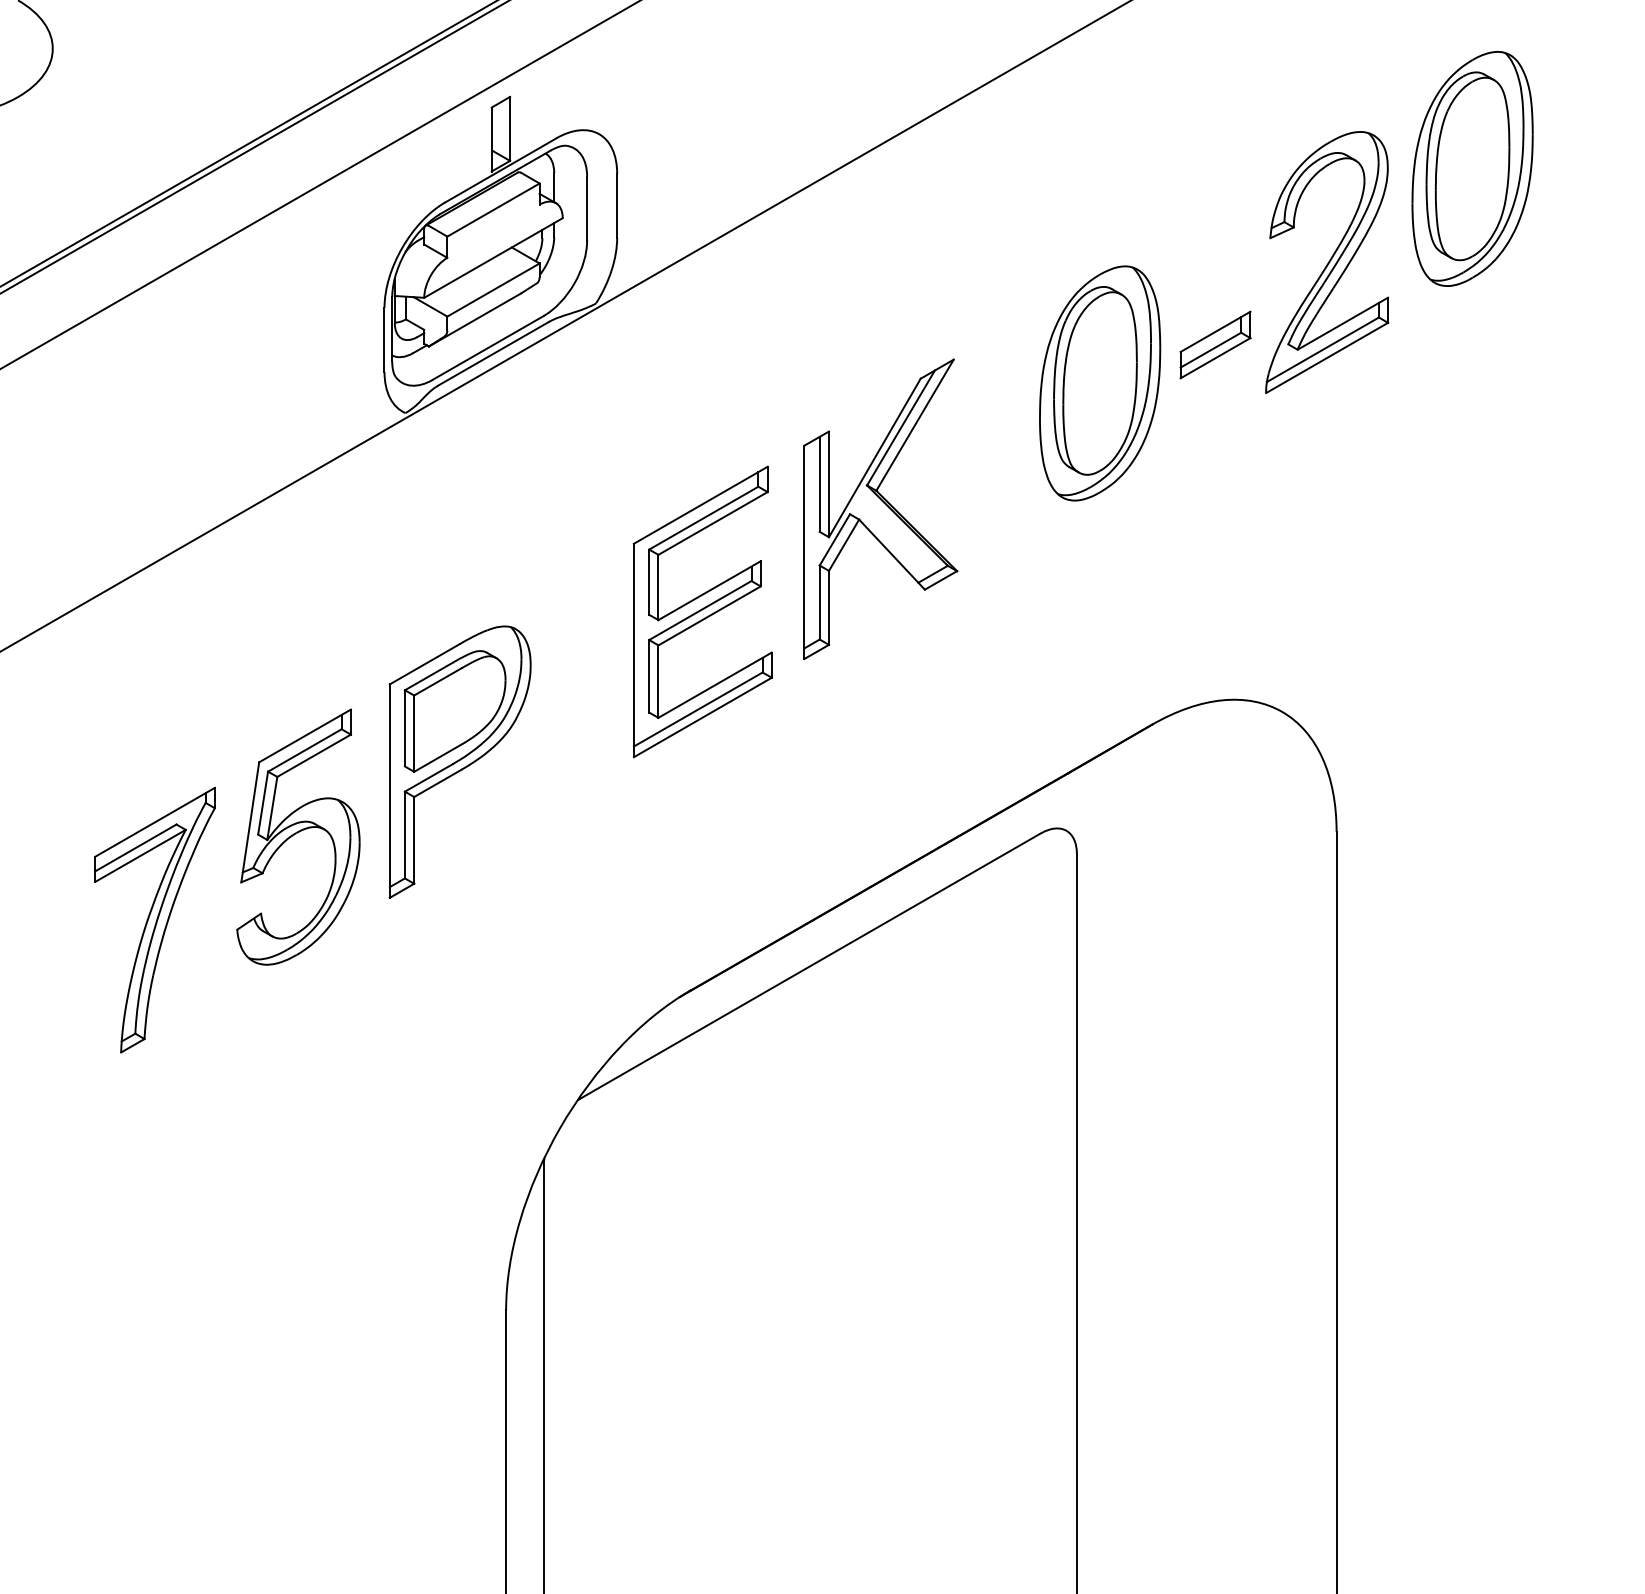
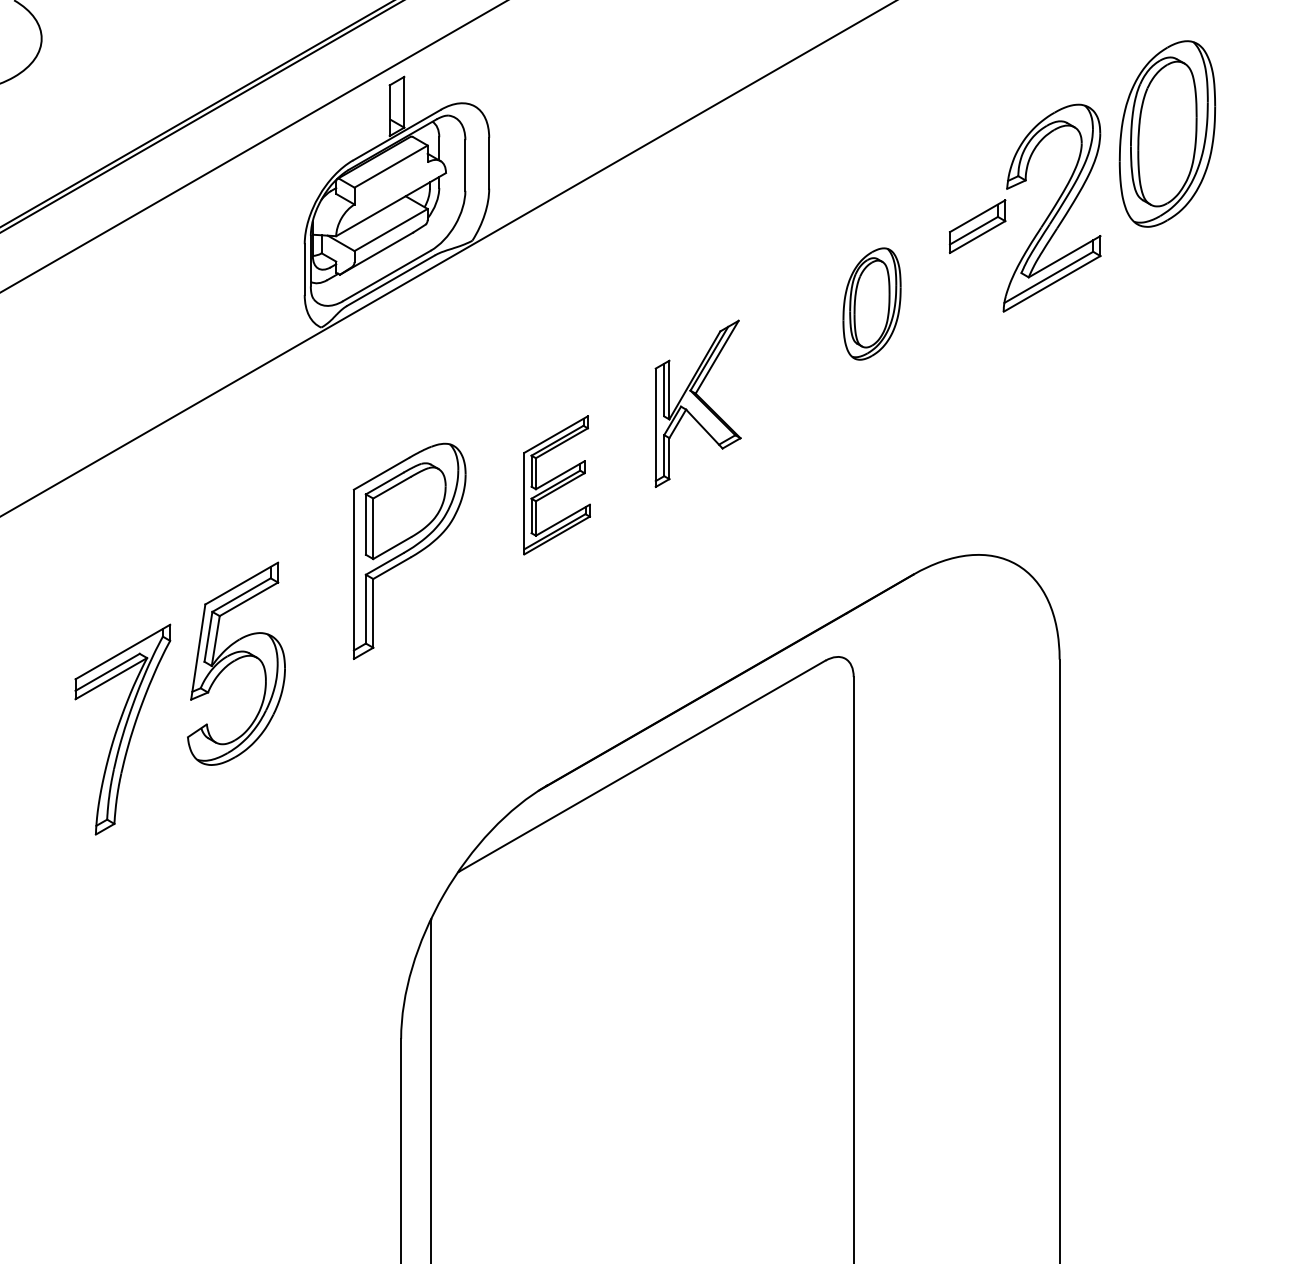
part: (1215, 344) -> (977, 226), moved
part: (1099, 382) -> (871, 303), size x0.6
part: (879, 508) -> (697, 403), size x0.7
part: (702, 612) -> (556, 485), size x0.6
part: (459, 761) -> (409, 550), moved

